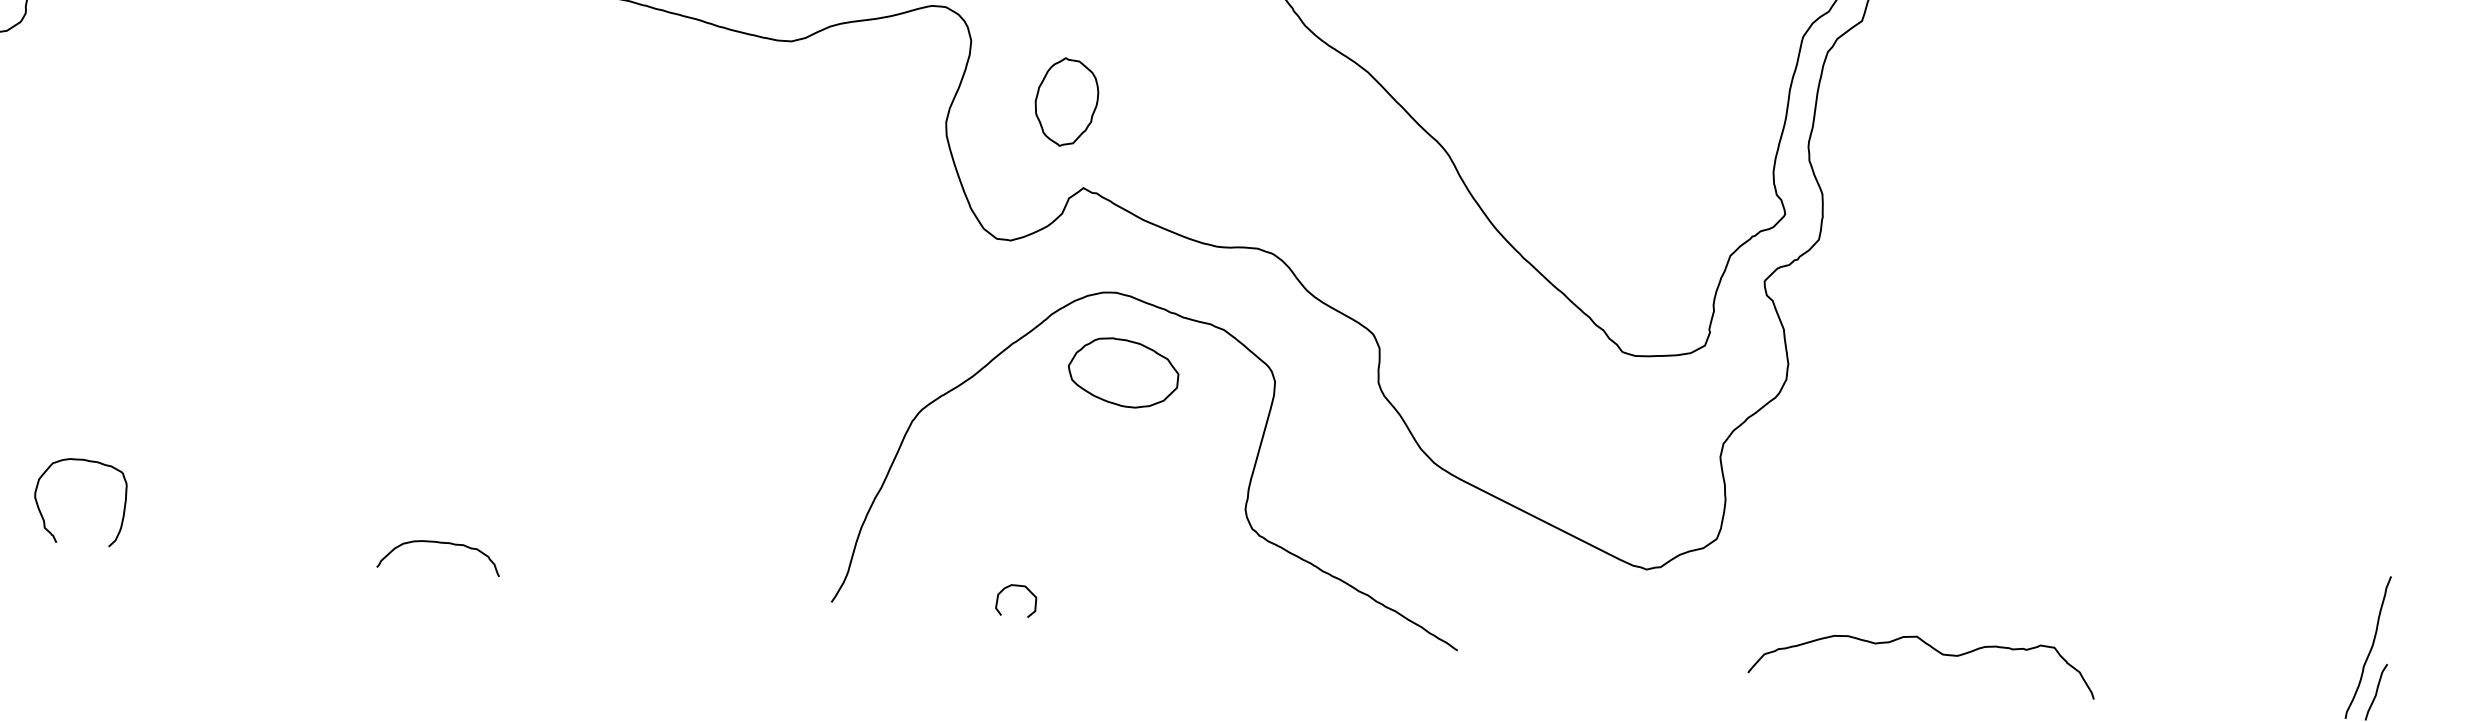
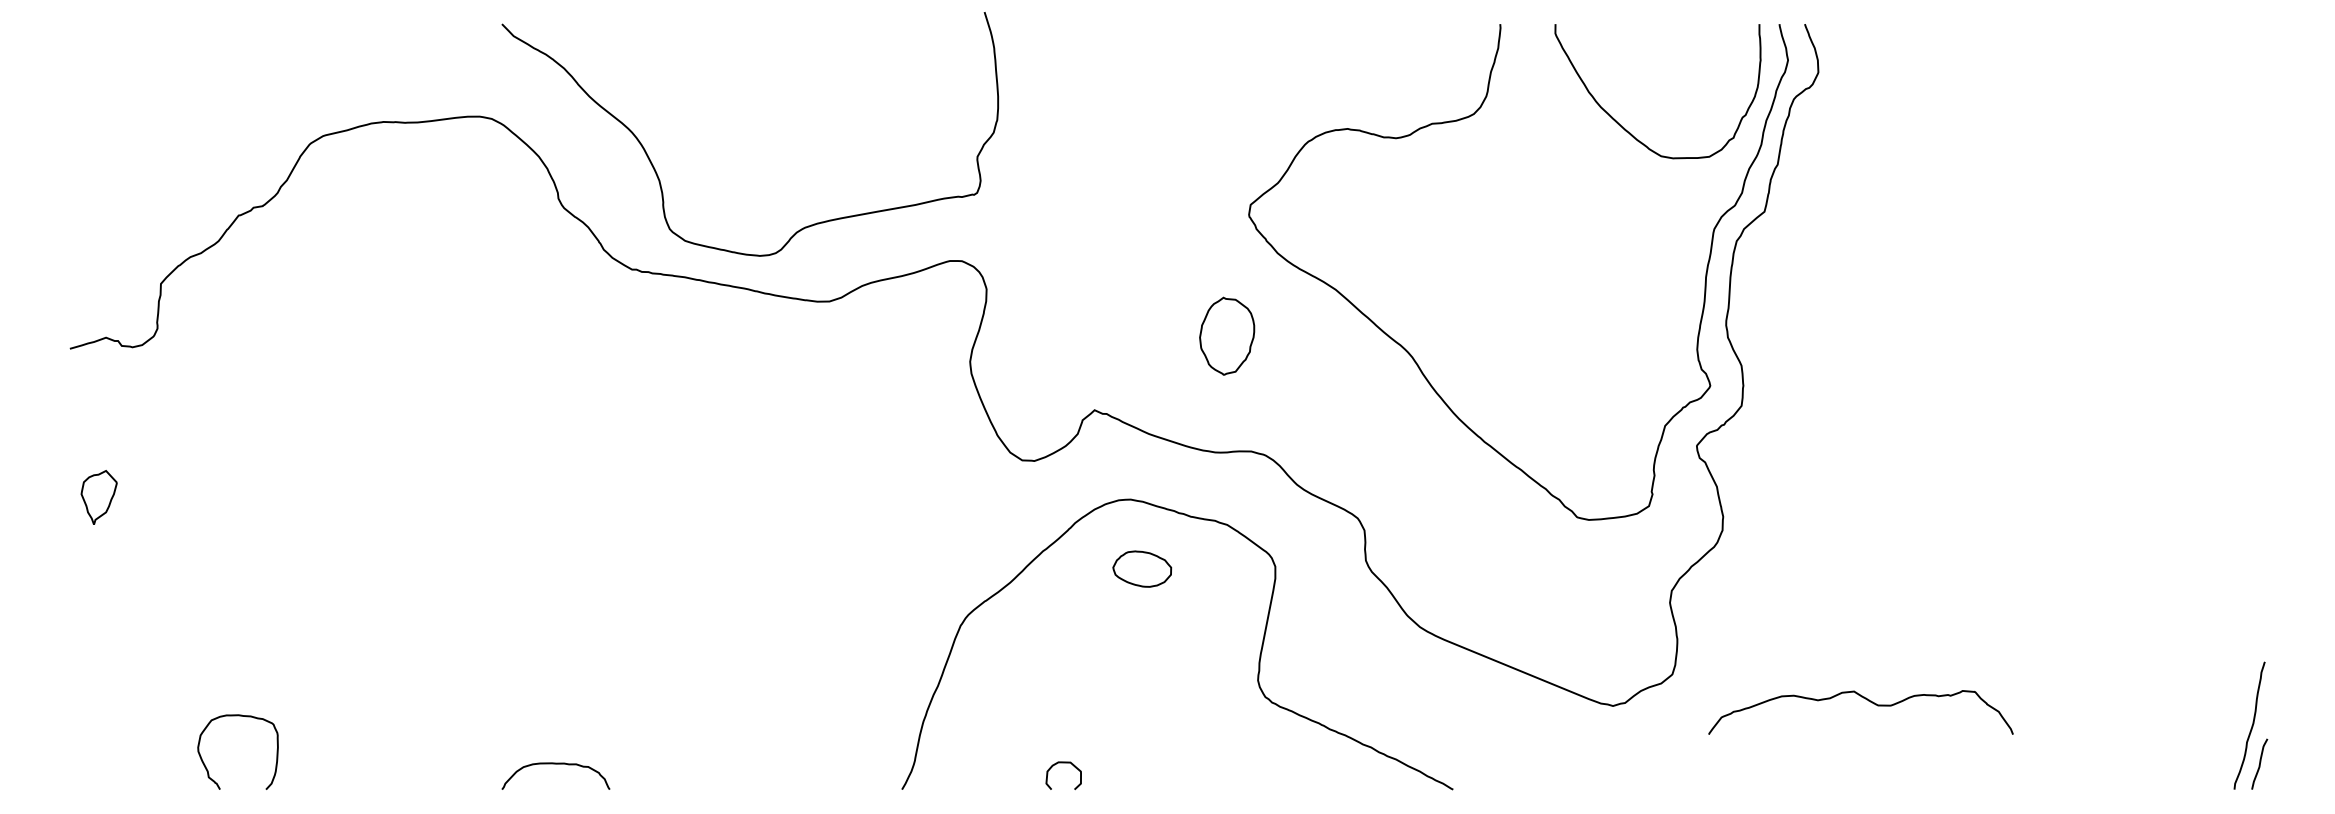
part: (1067, 101) -> (1227, 335), moved
part: (1123, 372) -> (1142, 568), size x0.6
curve: (1932, 649) -> (1868, 701), moved

